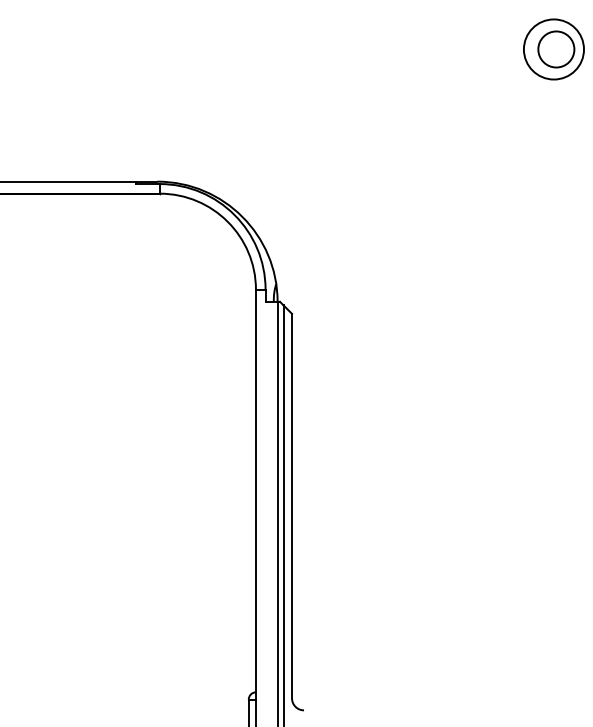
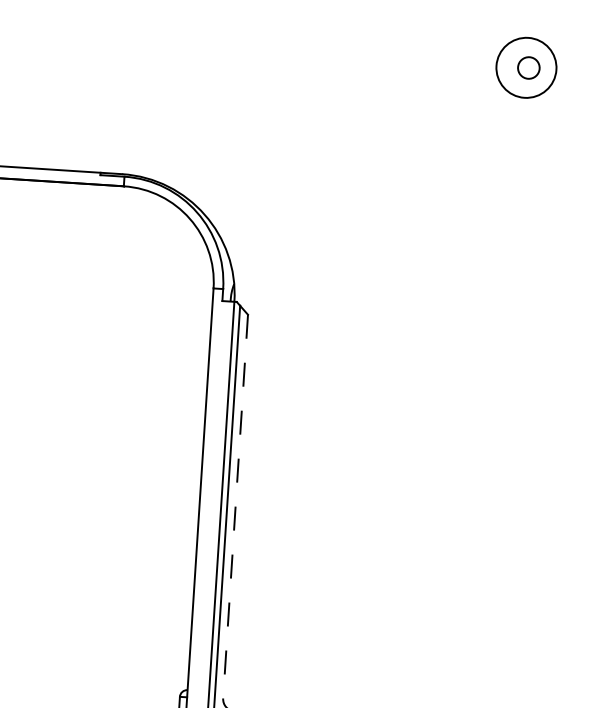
circle: (556, 49) -> (528, 68), size x0.6
line: (292, 506) -> (236, 507), solid -> dashed

